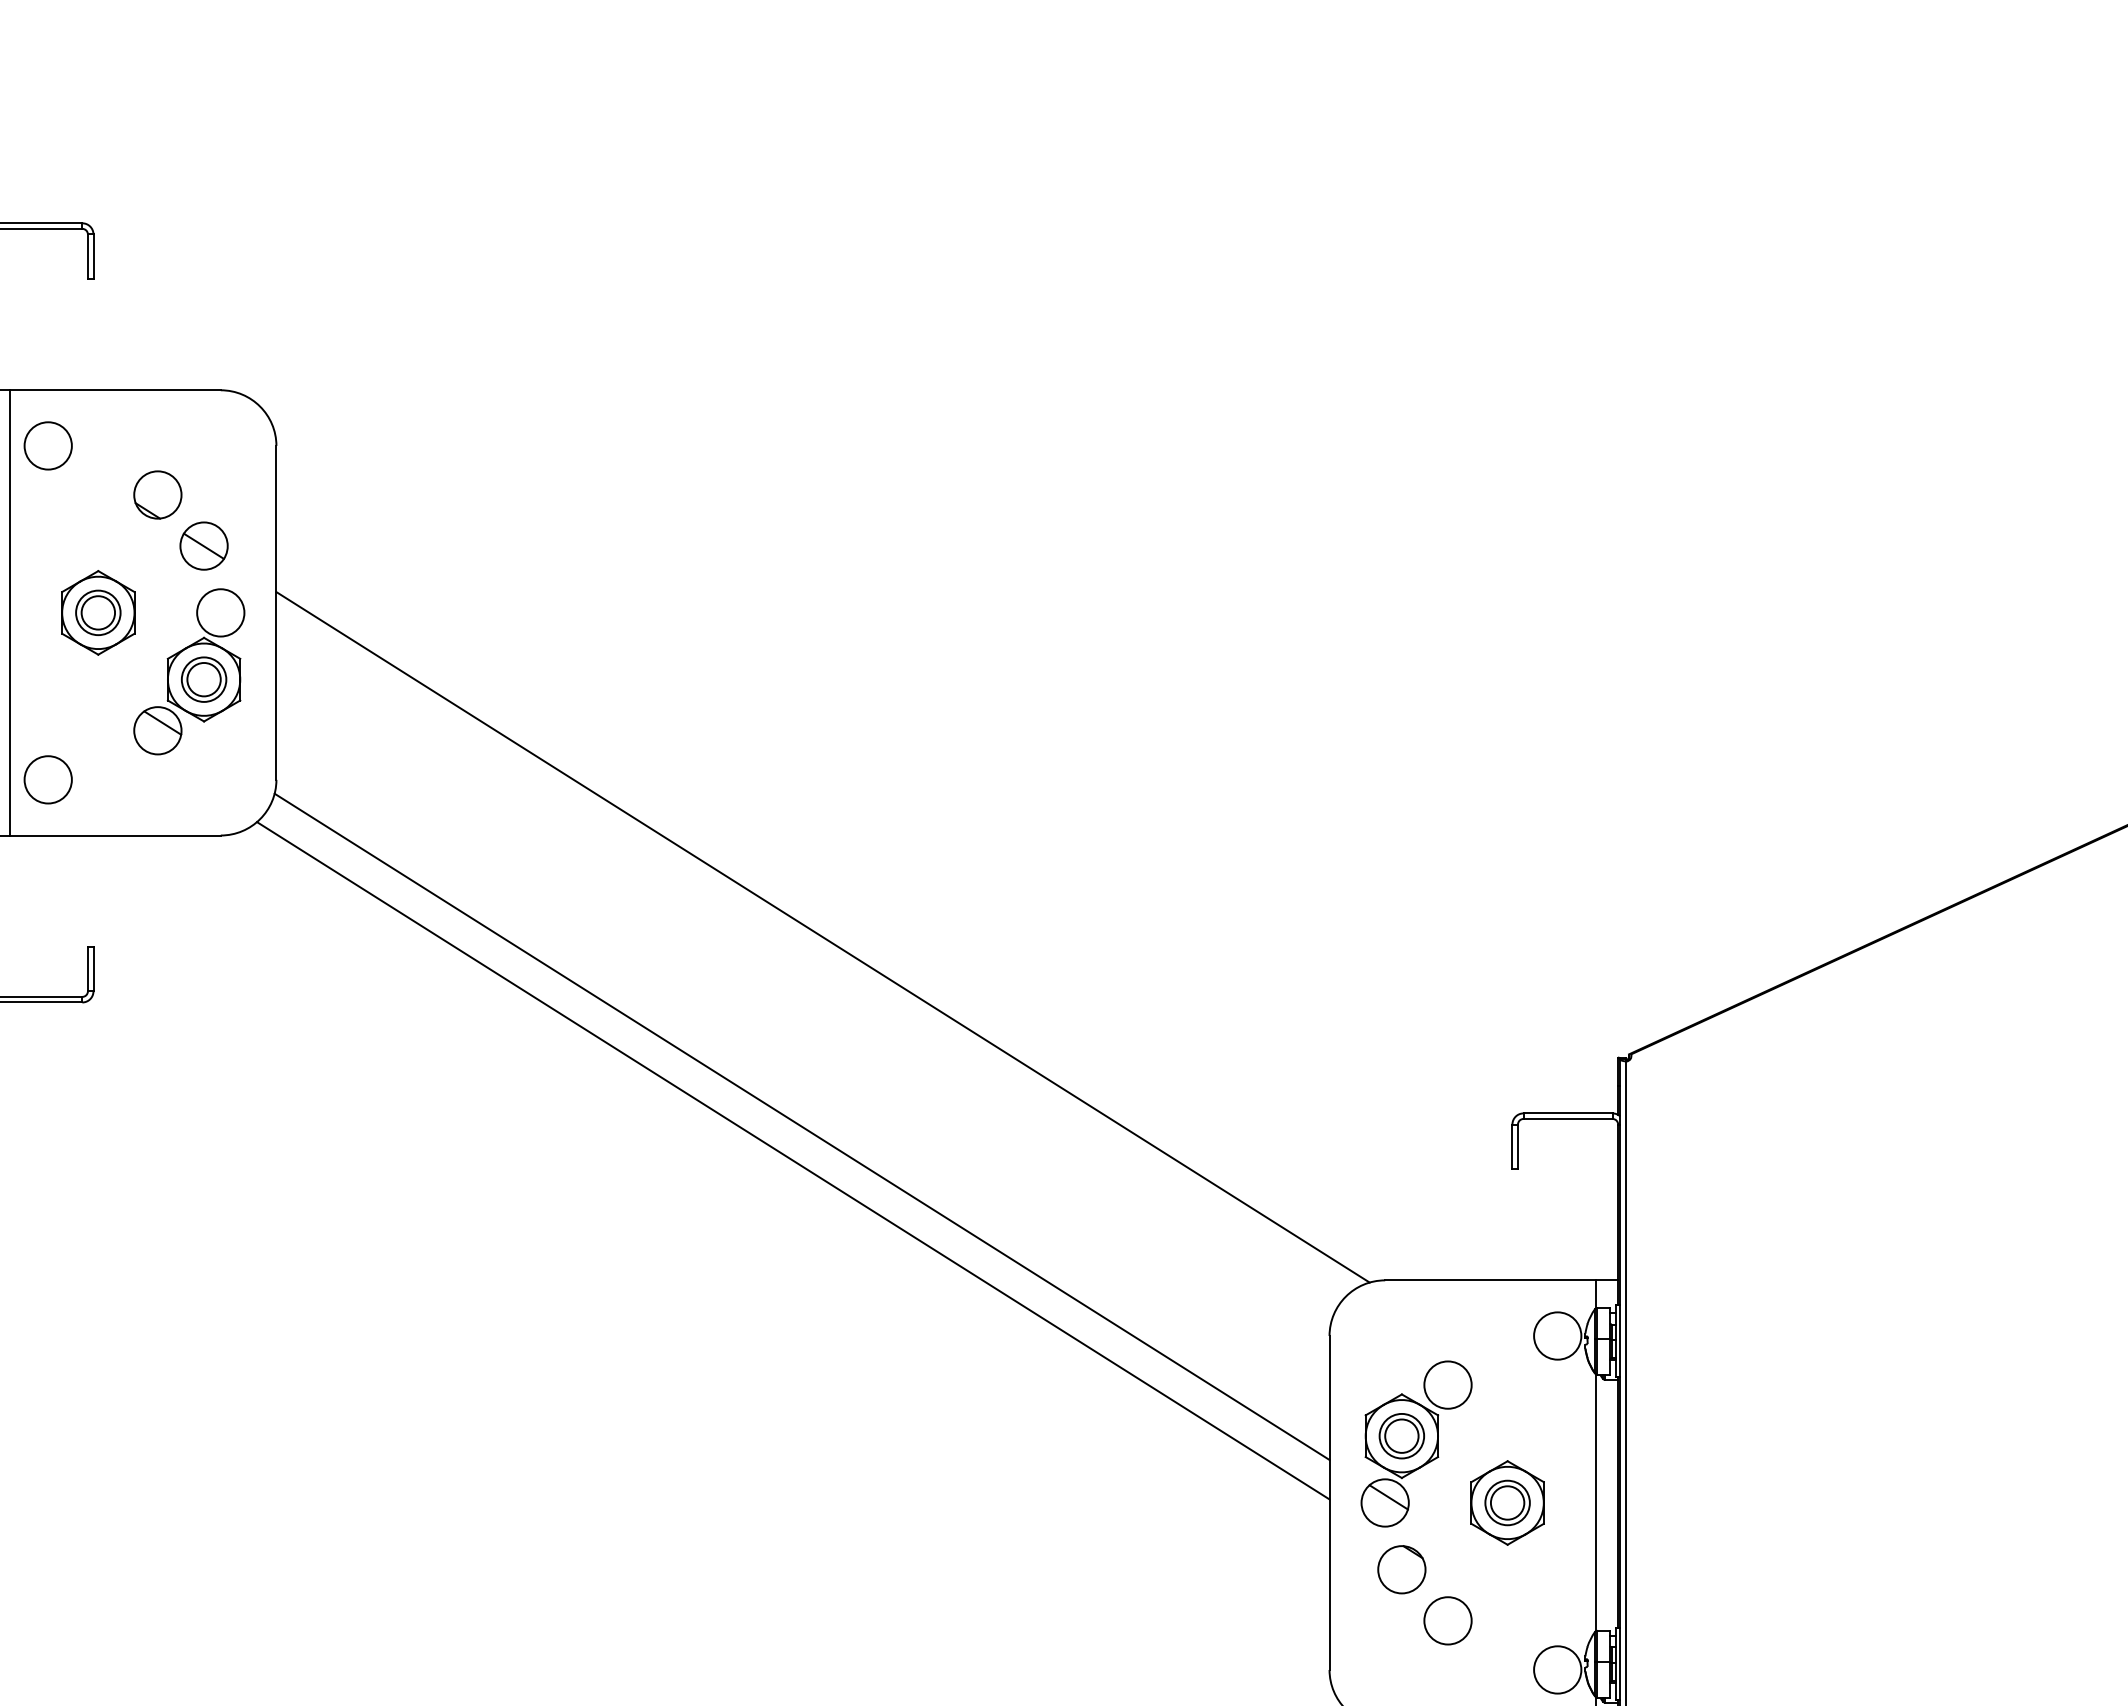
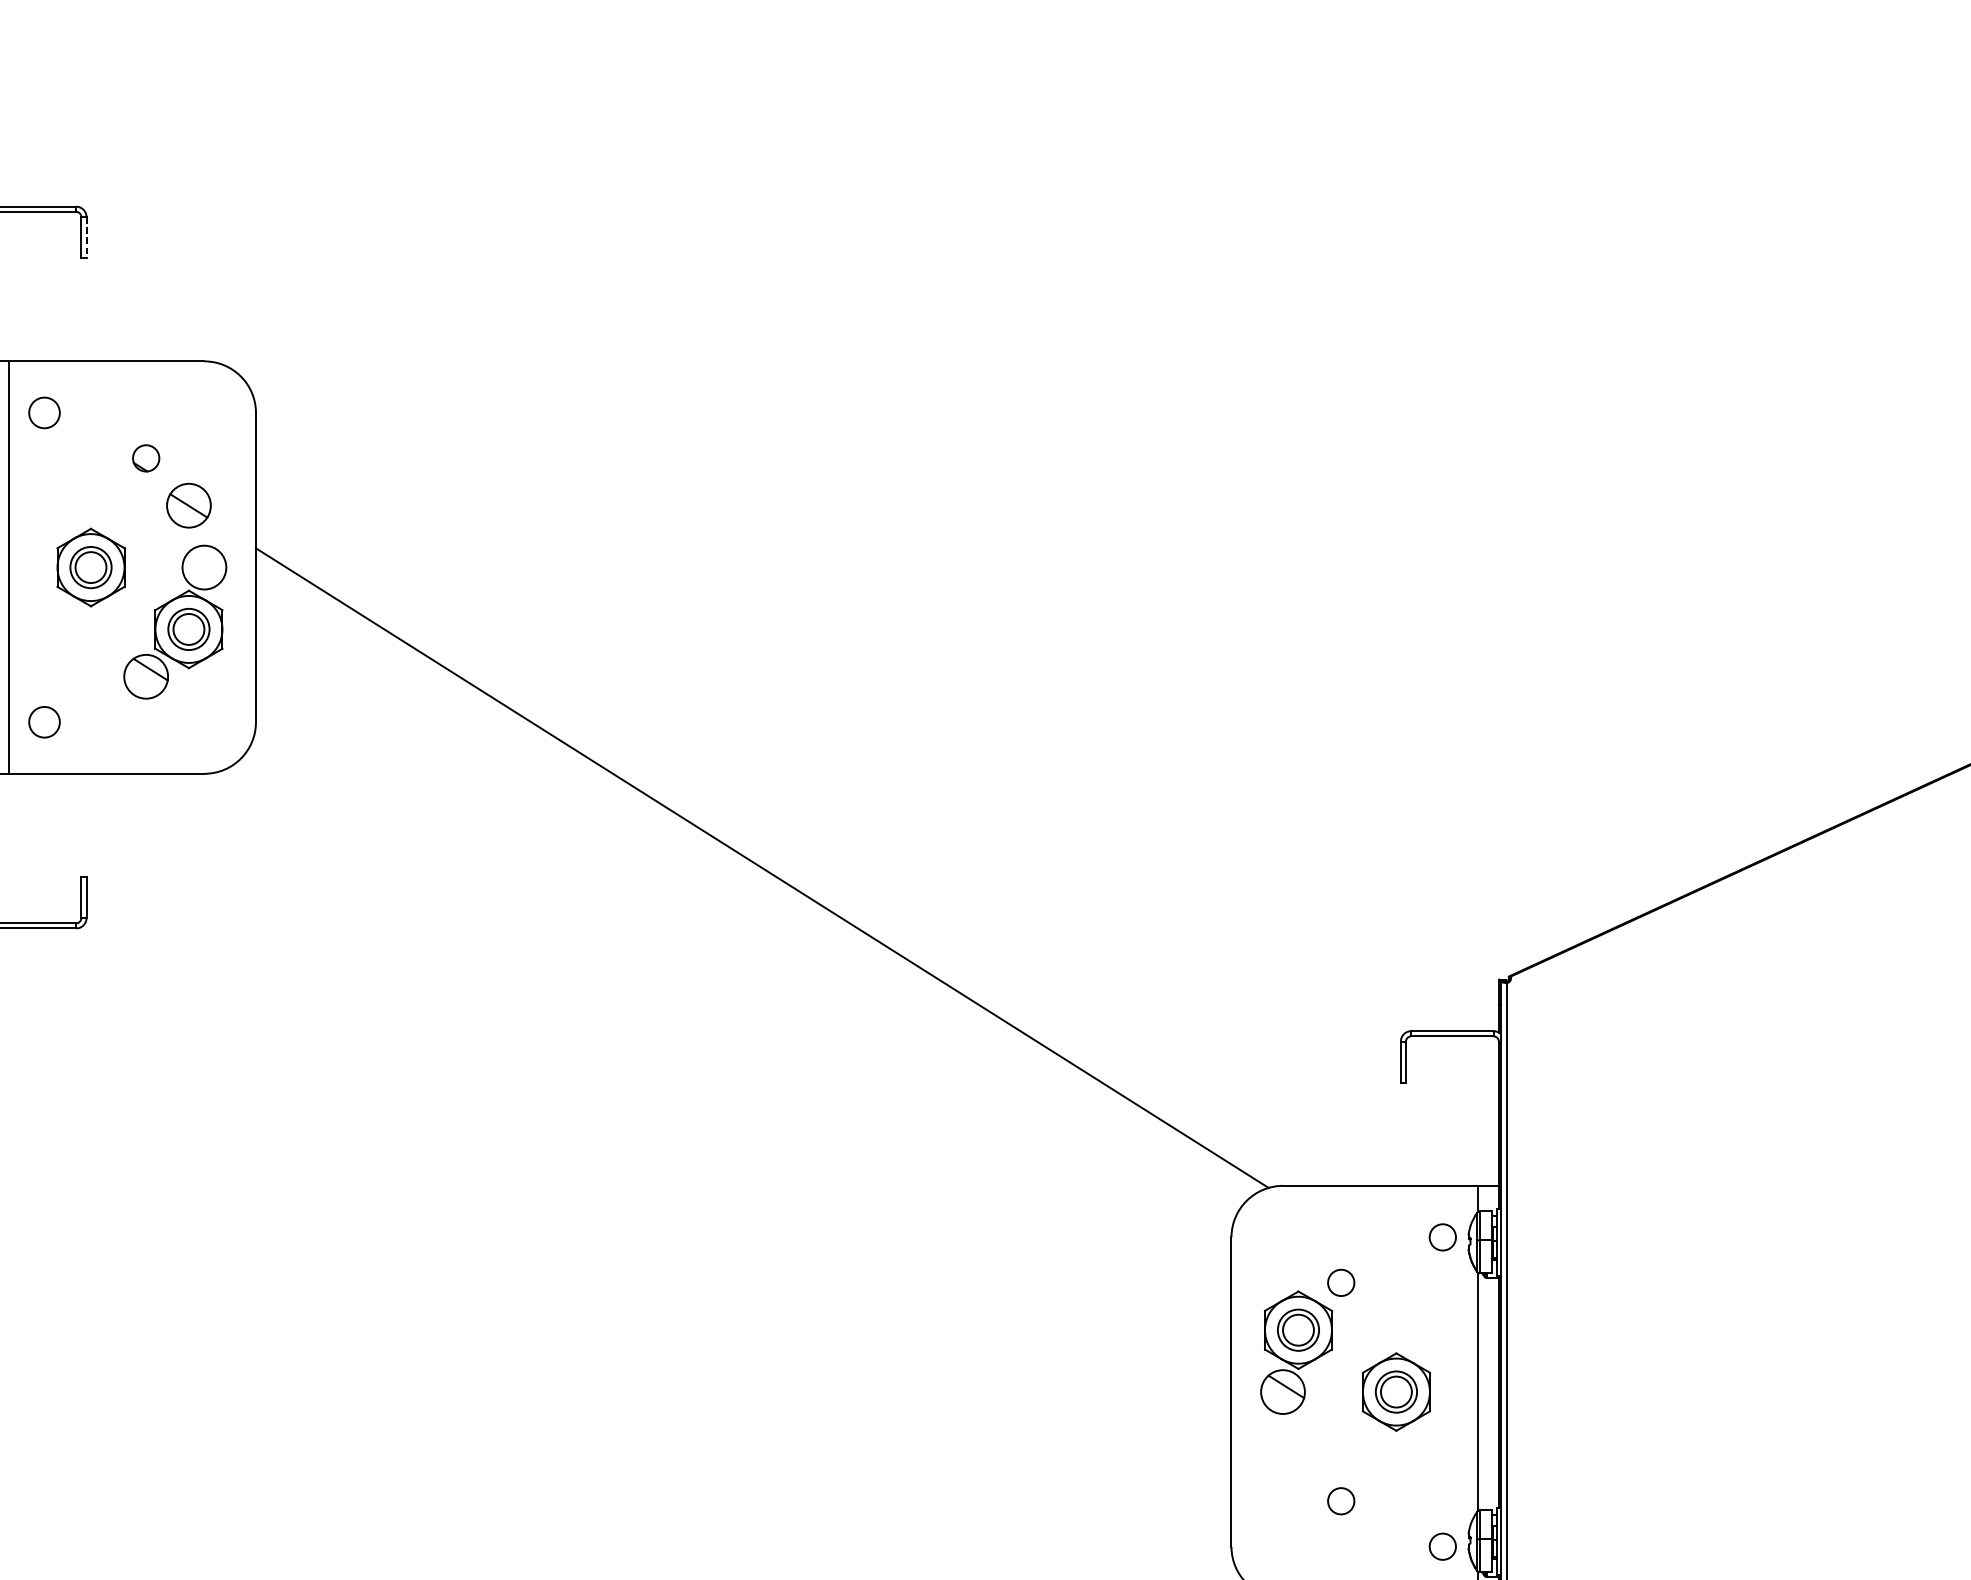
line: (93, 257) -> (86, 238), solid -> dashed
circle: (47, 445) -> (43, 412), size x0.7
part: (157, 494) -> (145, 457), size x0.6
circle: (47, 779) -> (43, 721), size x0.7
line: (801, 1126) -> (742, 1043), removed
line: (793, 1160) -> (734, 1074), removed
circle: (1557, 1335) -> (1442, 1236), size x0.6
circle: (1447, 1384) -> (1340, 1282), size x0.6
part: (1401, 1569) -> (1298, 1453), removed
circle: (1447, 1620) -> (1340, 1500), size x0.6
circle: (1557, 1669) -> (1442, 1546), size x0.6

